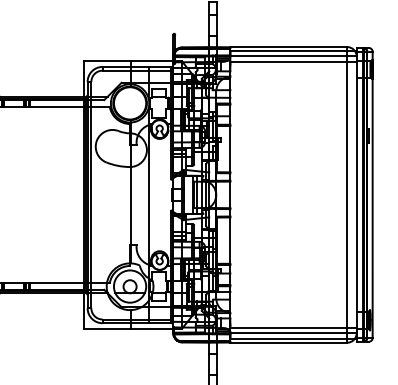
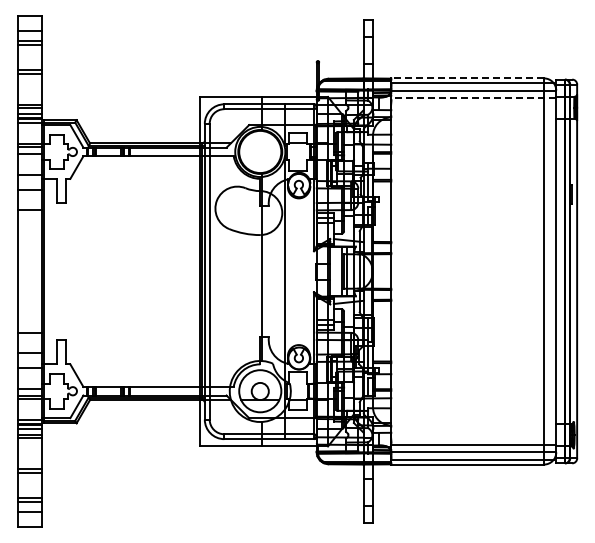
line: (288, 47) -> (467, 78), solid -> dashed
line: (293, 61) -> (473, 97), solid -> dashed

